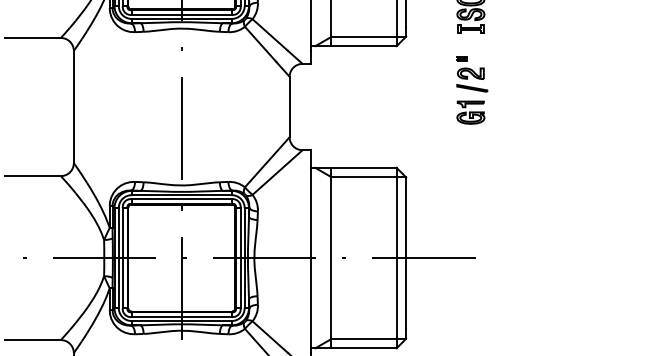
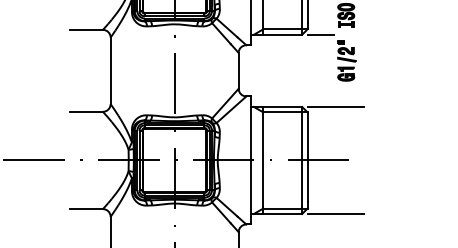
line: (427, 45) -> (320, 34), added
line: (452, 167) -> (335, 106), added
line: (452, 347) -> (335, 213), added

